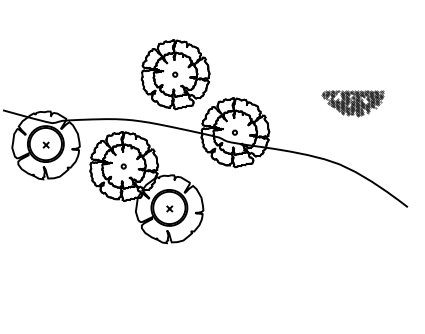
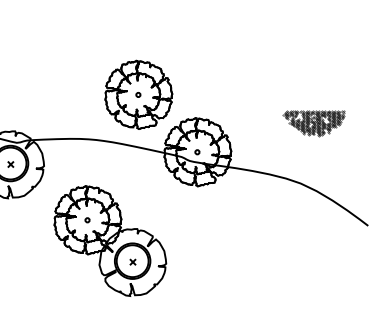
part: (146, 187) -> (110, 241), moved

